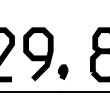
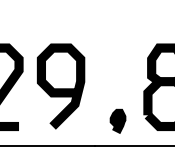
part: (63, 71) -> (118, 120), moved

